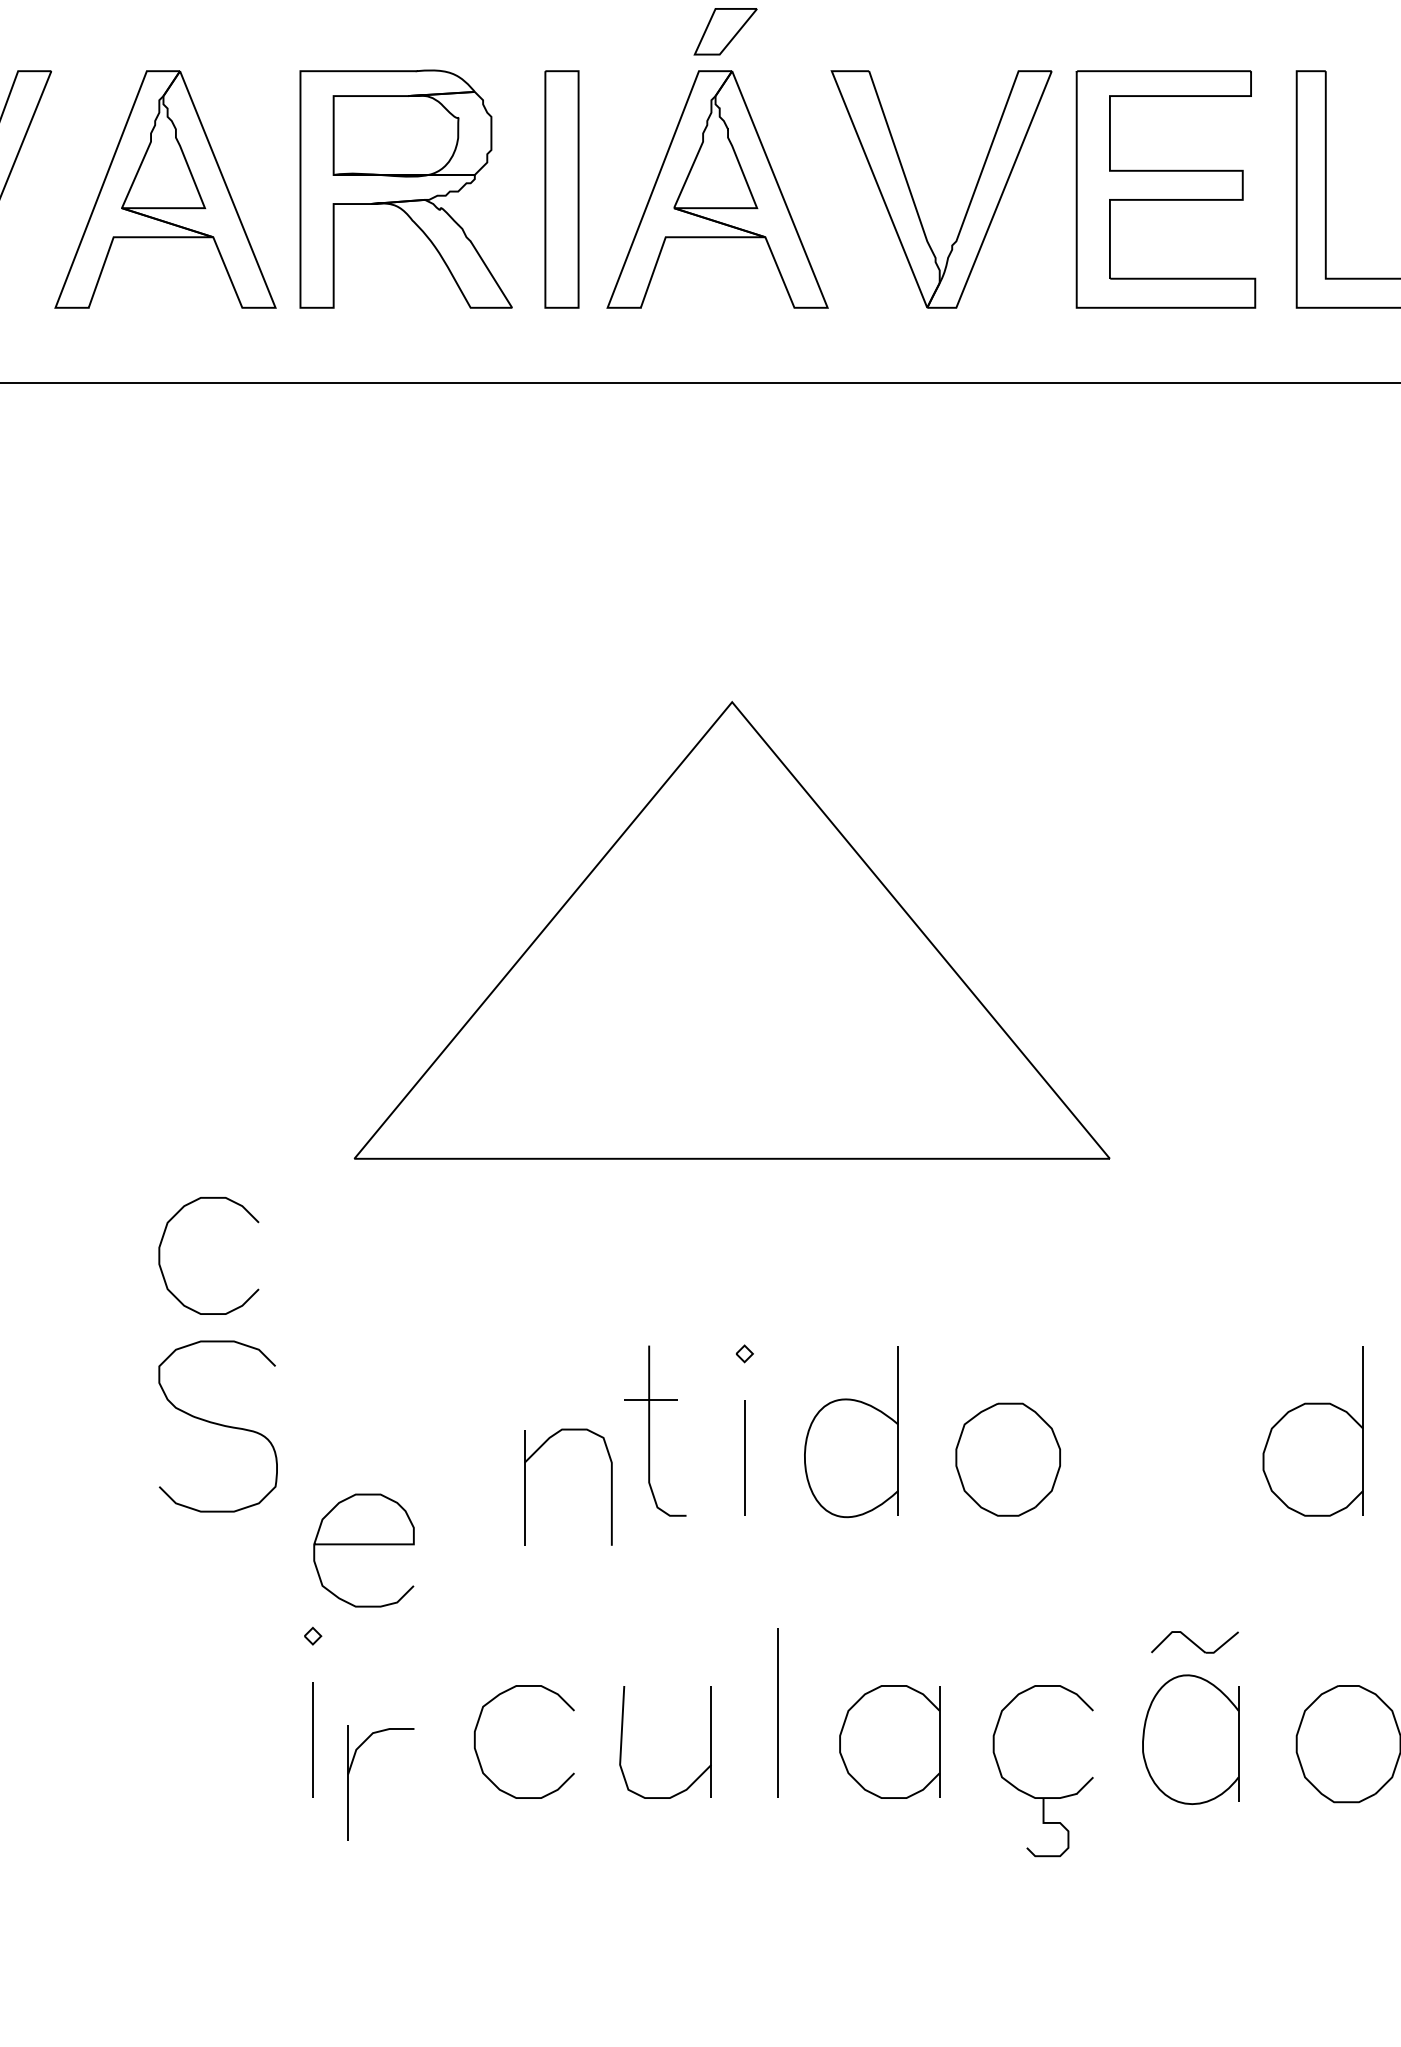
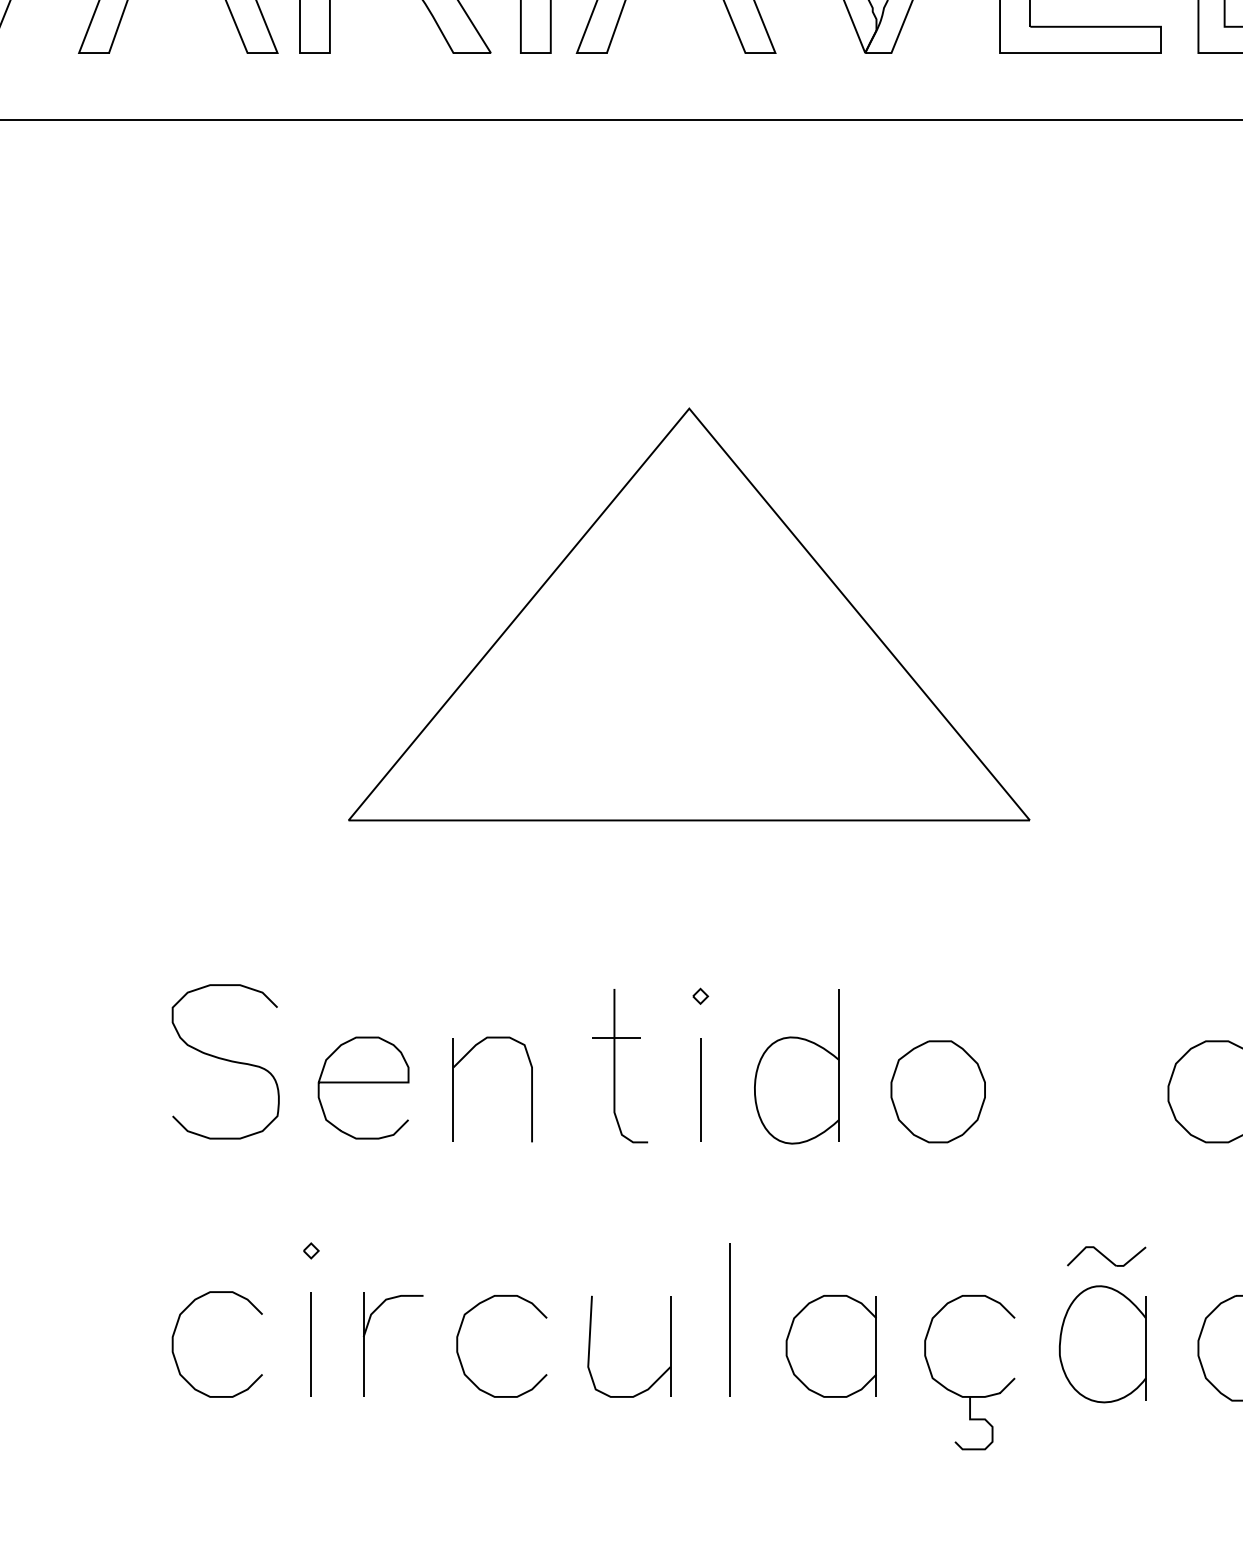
curve: (160, 1255) -> (173, 1344), moved
part: (525, 1486) -> (454, 1088), moved
curve: (363, 1545) -> (363, 1083), moved
part: (348, 1782) -> (364, 1344), moved

